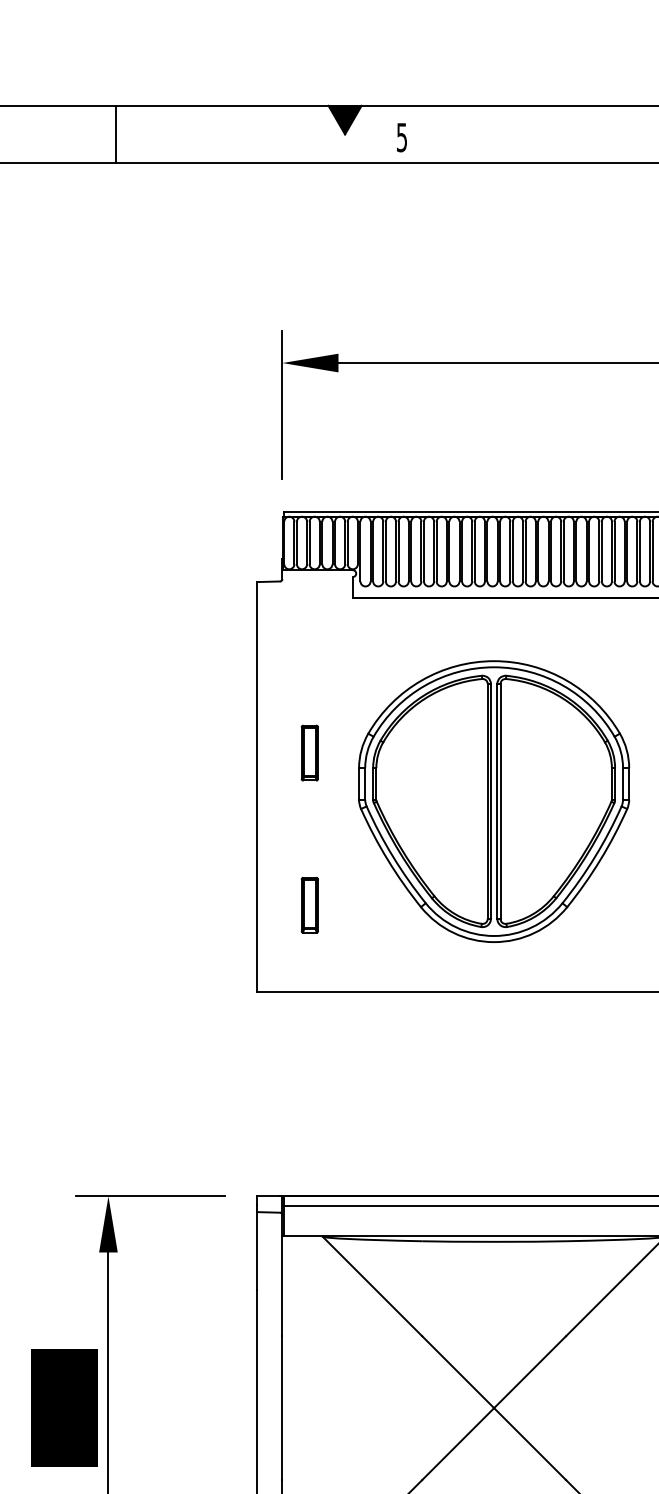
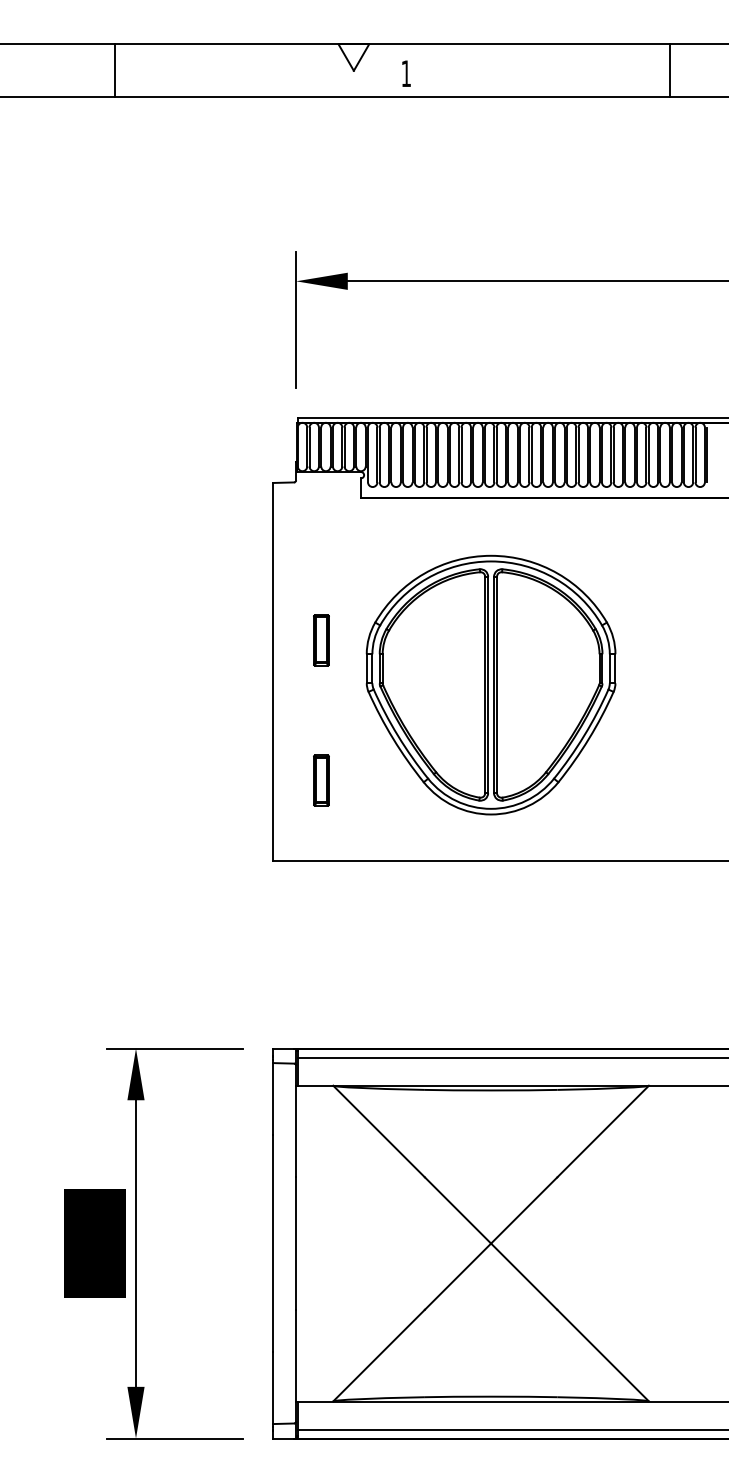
fill: (344, 119) -> (353, 57), removed
line: (116, 134) -> (115, 70), moved
text: (401, 137) -> (405, 73), 5 -> 1

